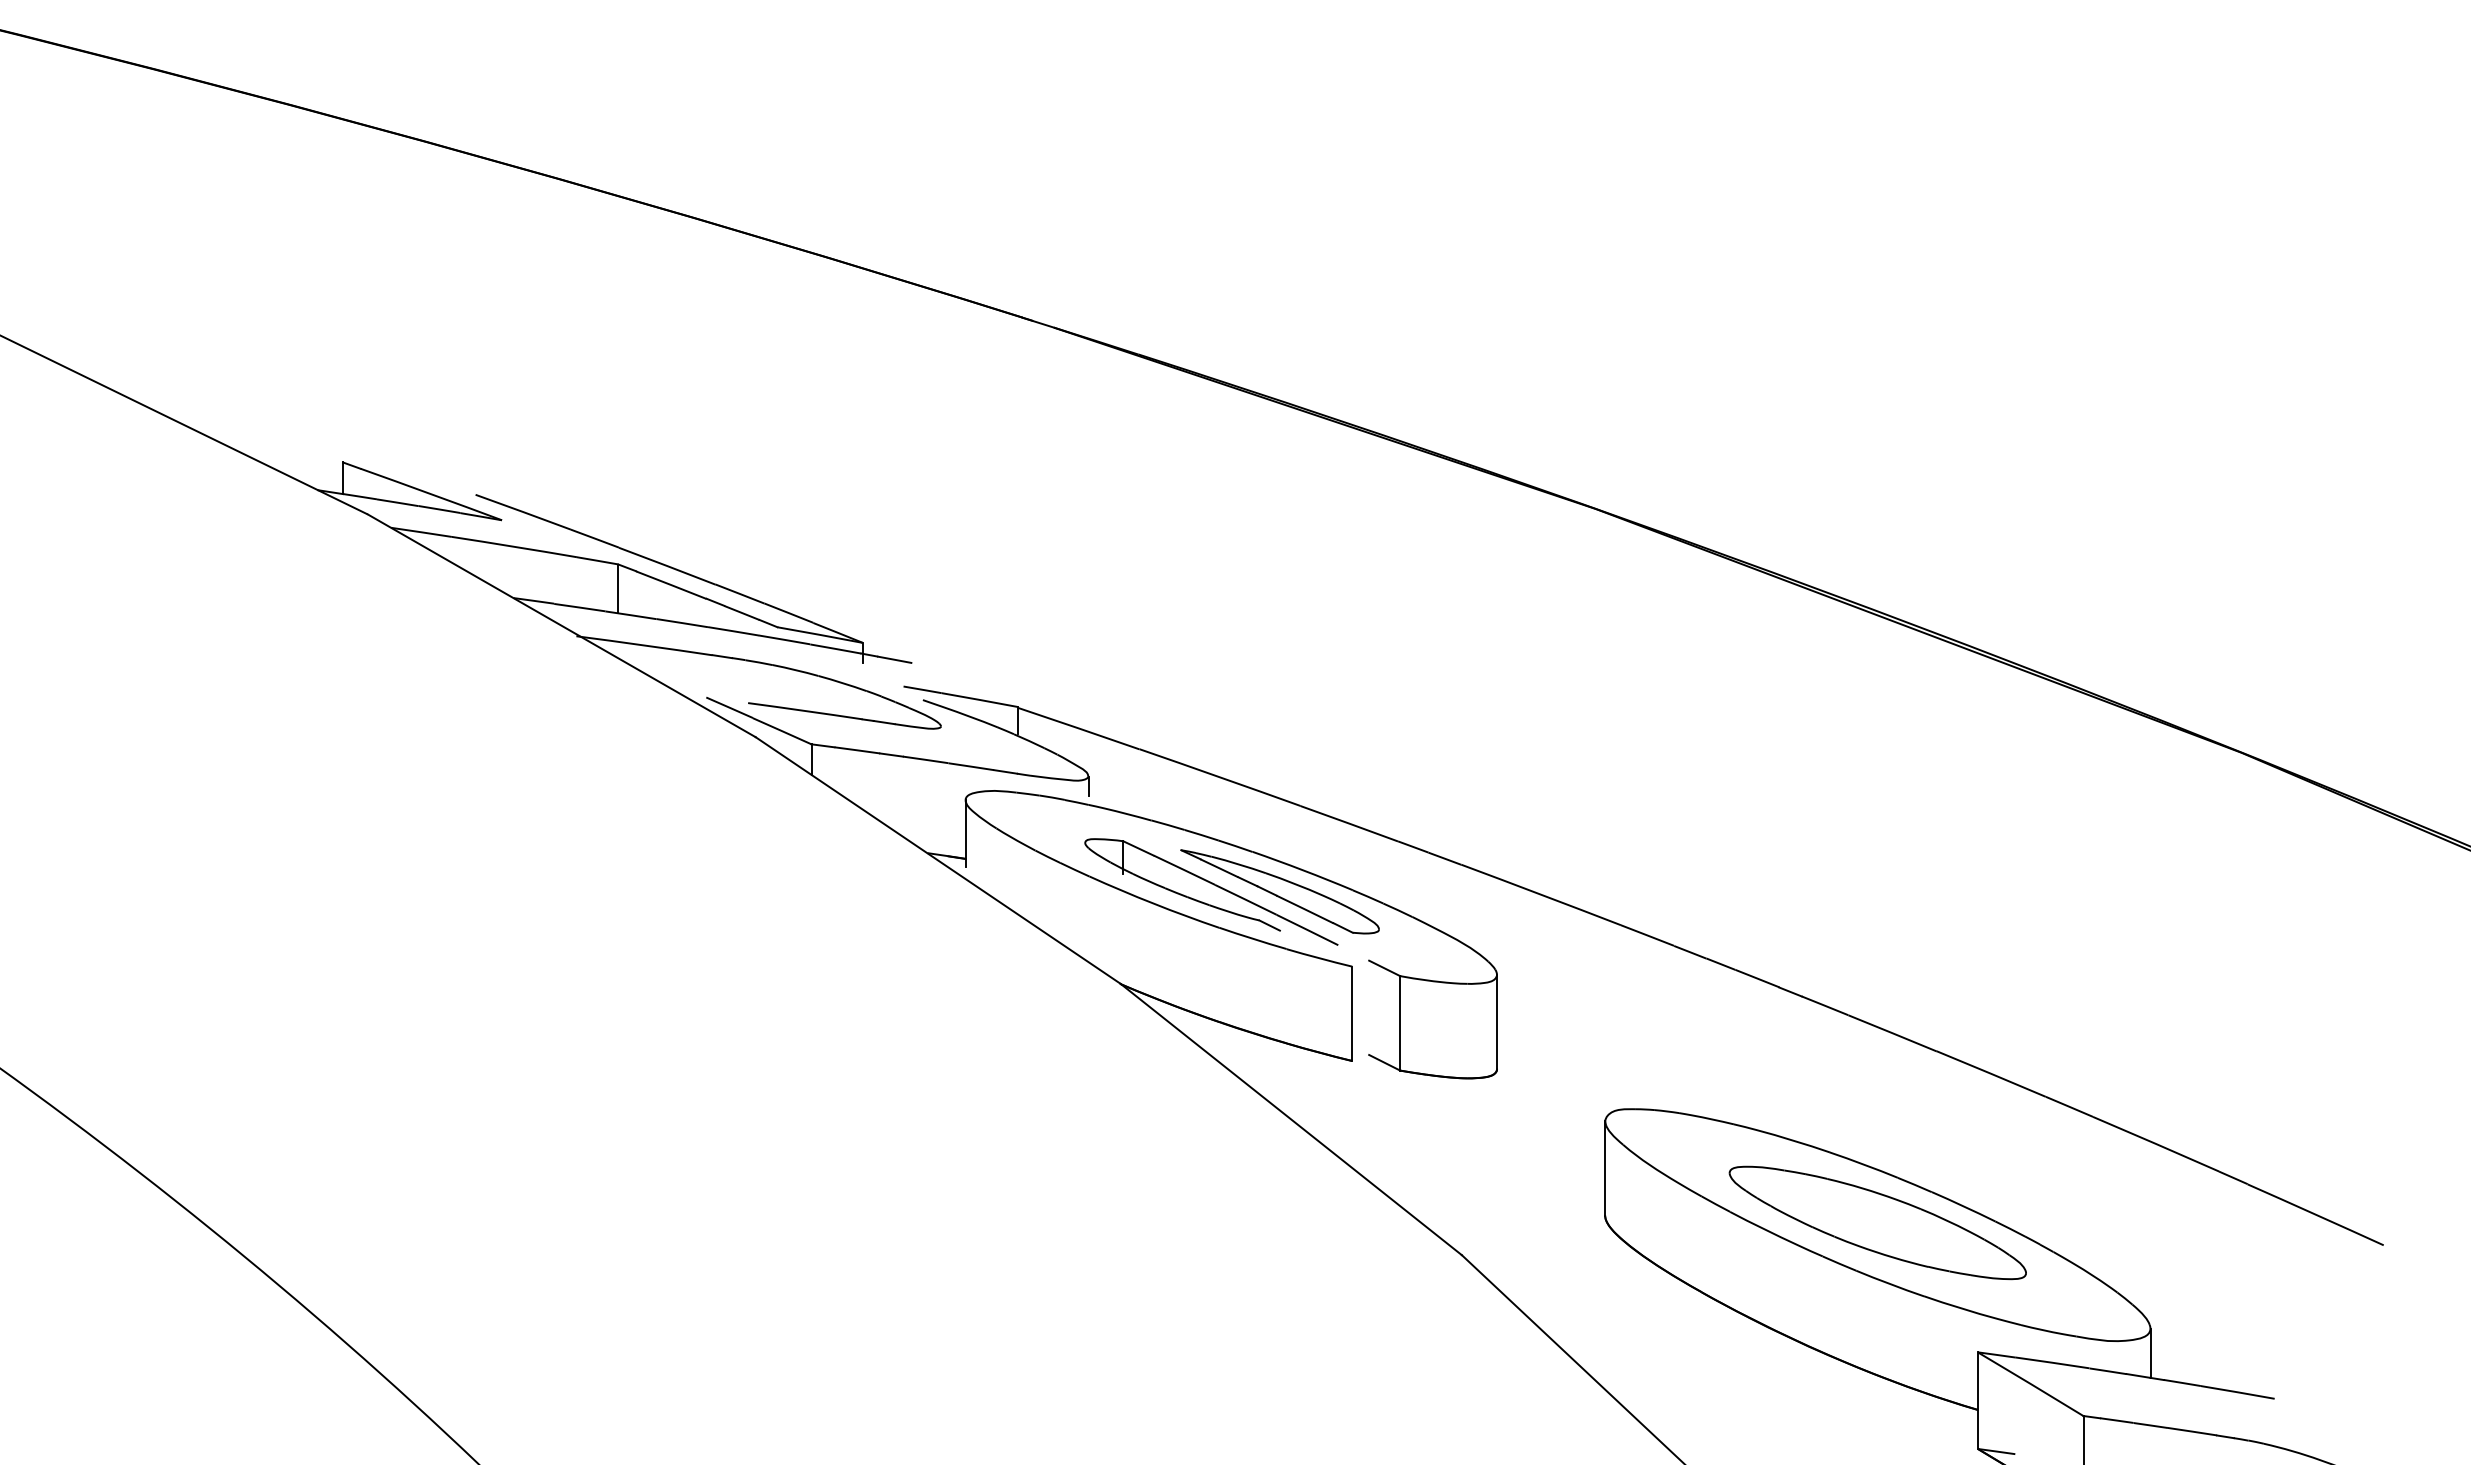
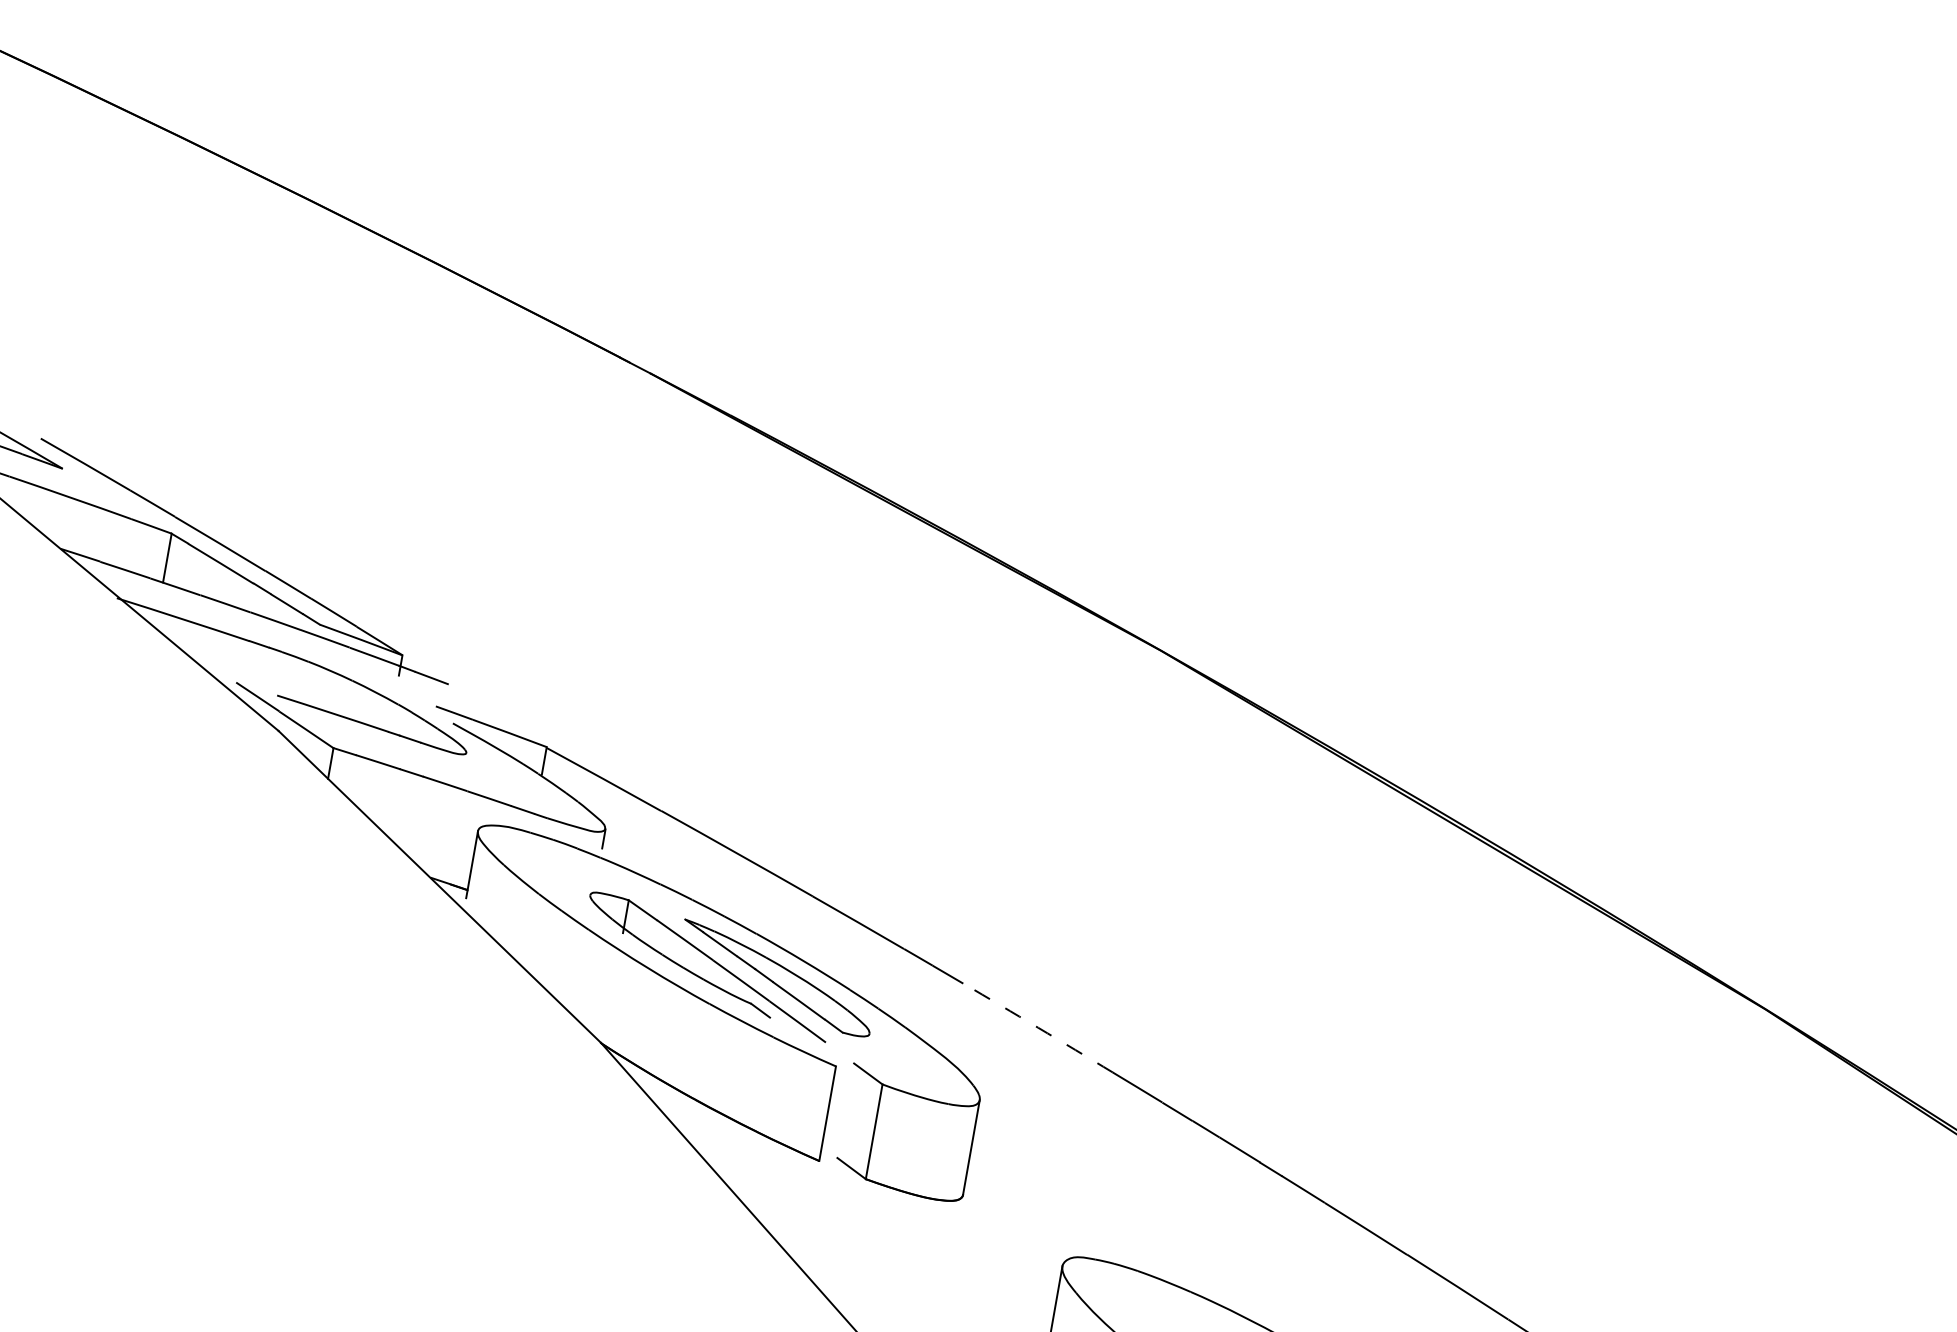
arc: (1541, 894) -> (1038, 1027), solid -> dashed

